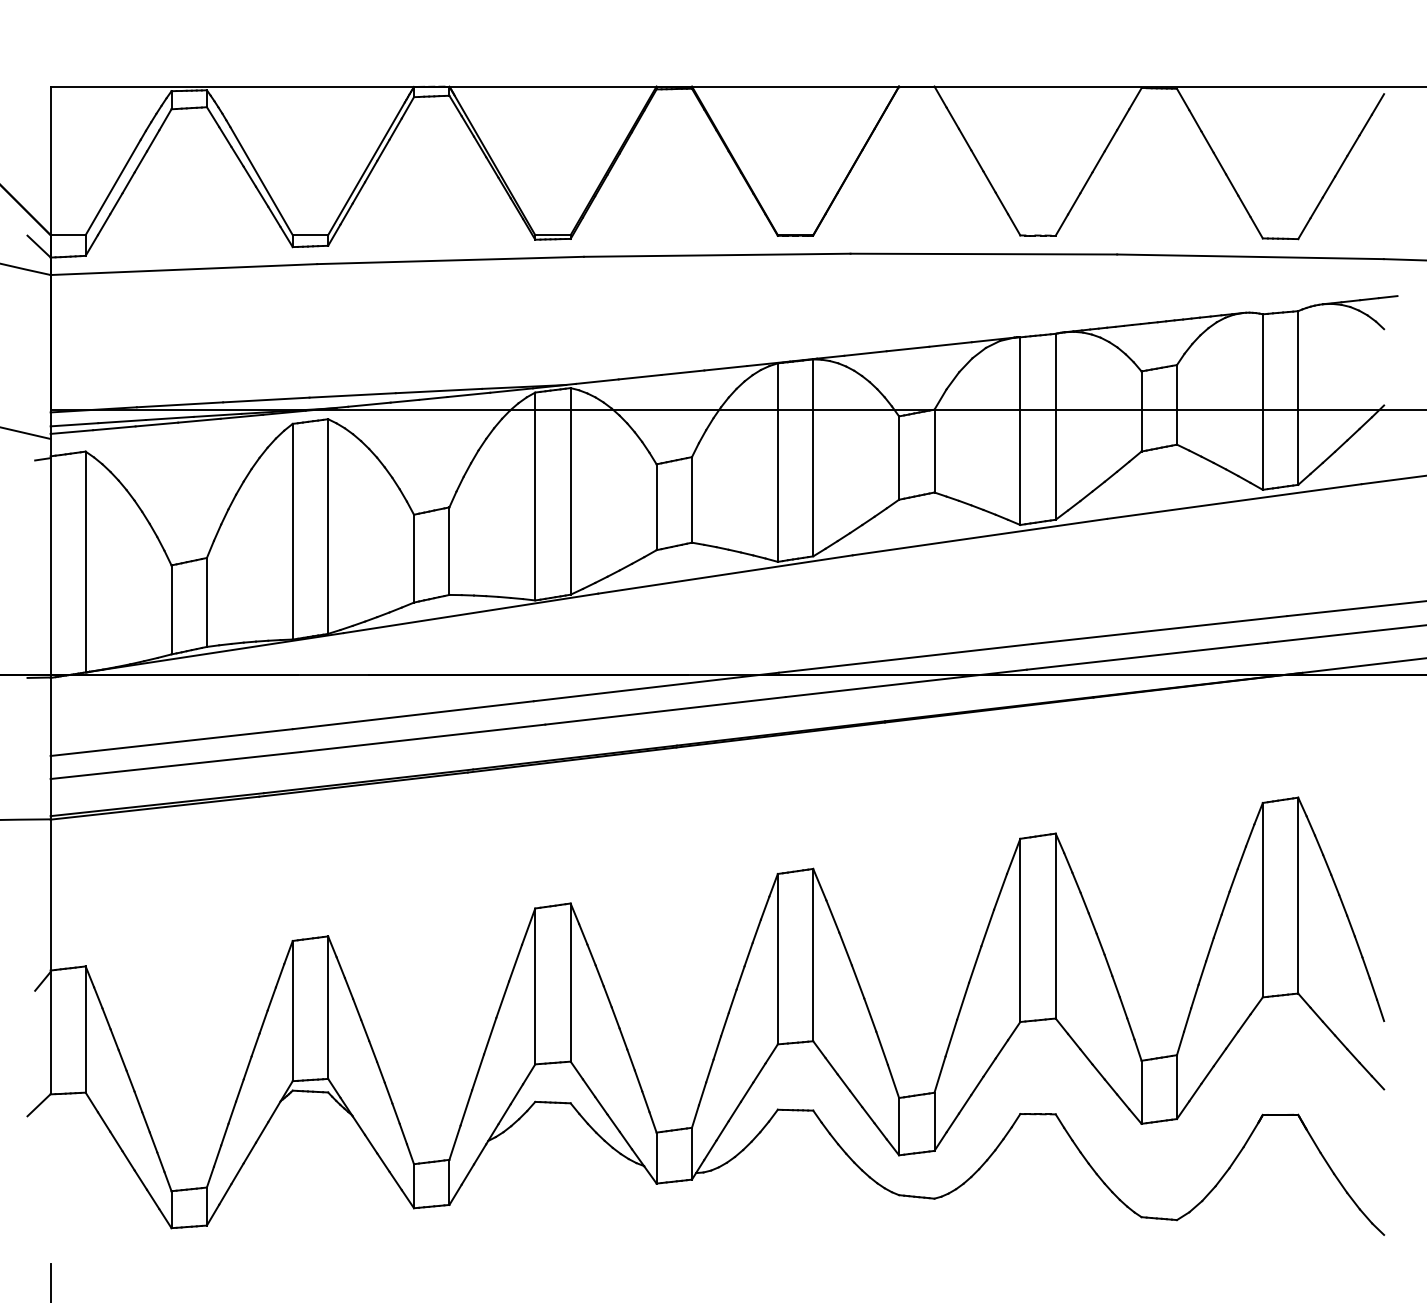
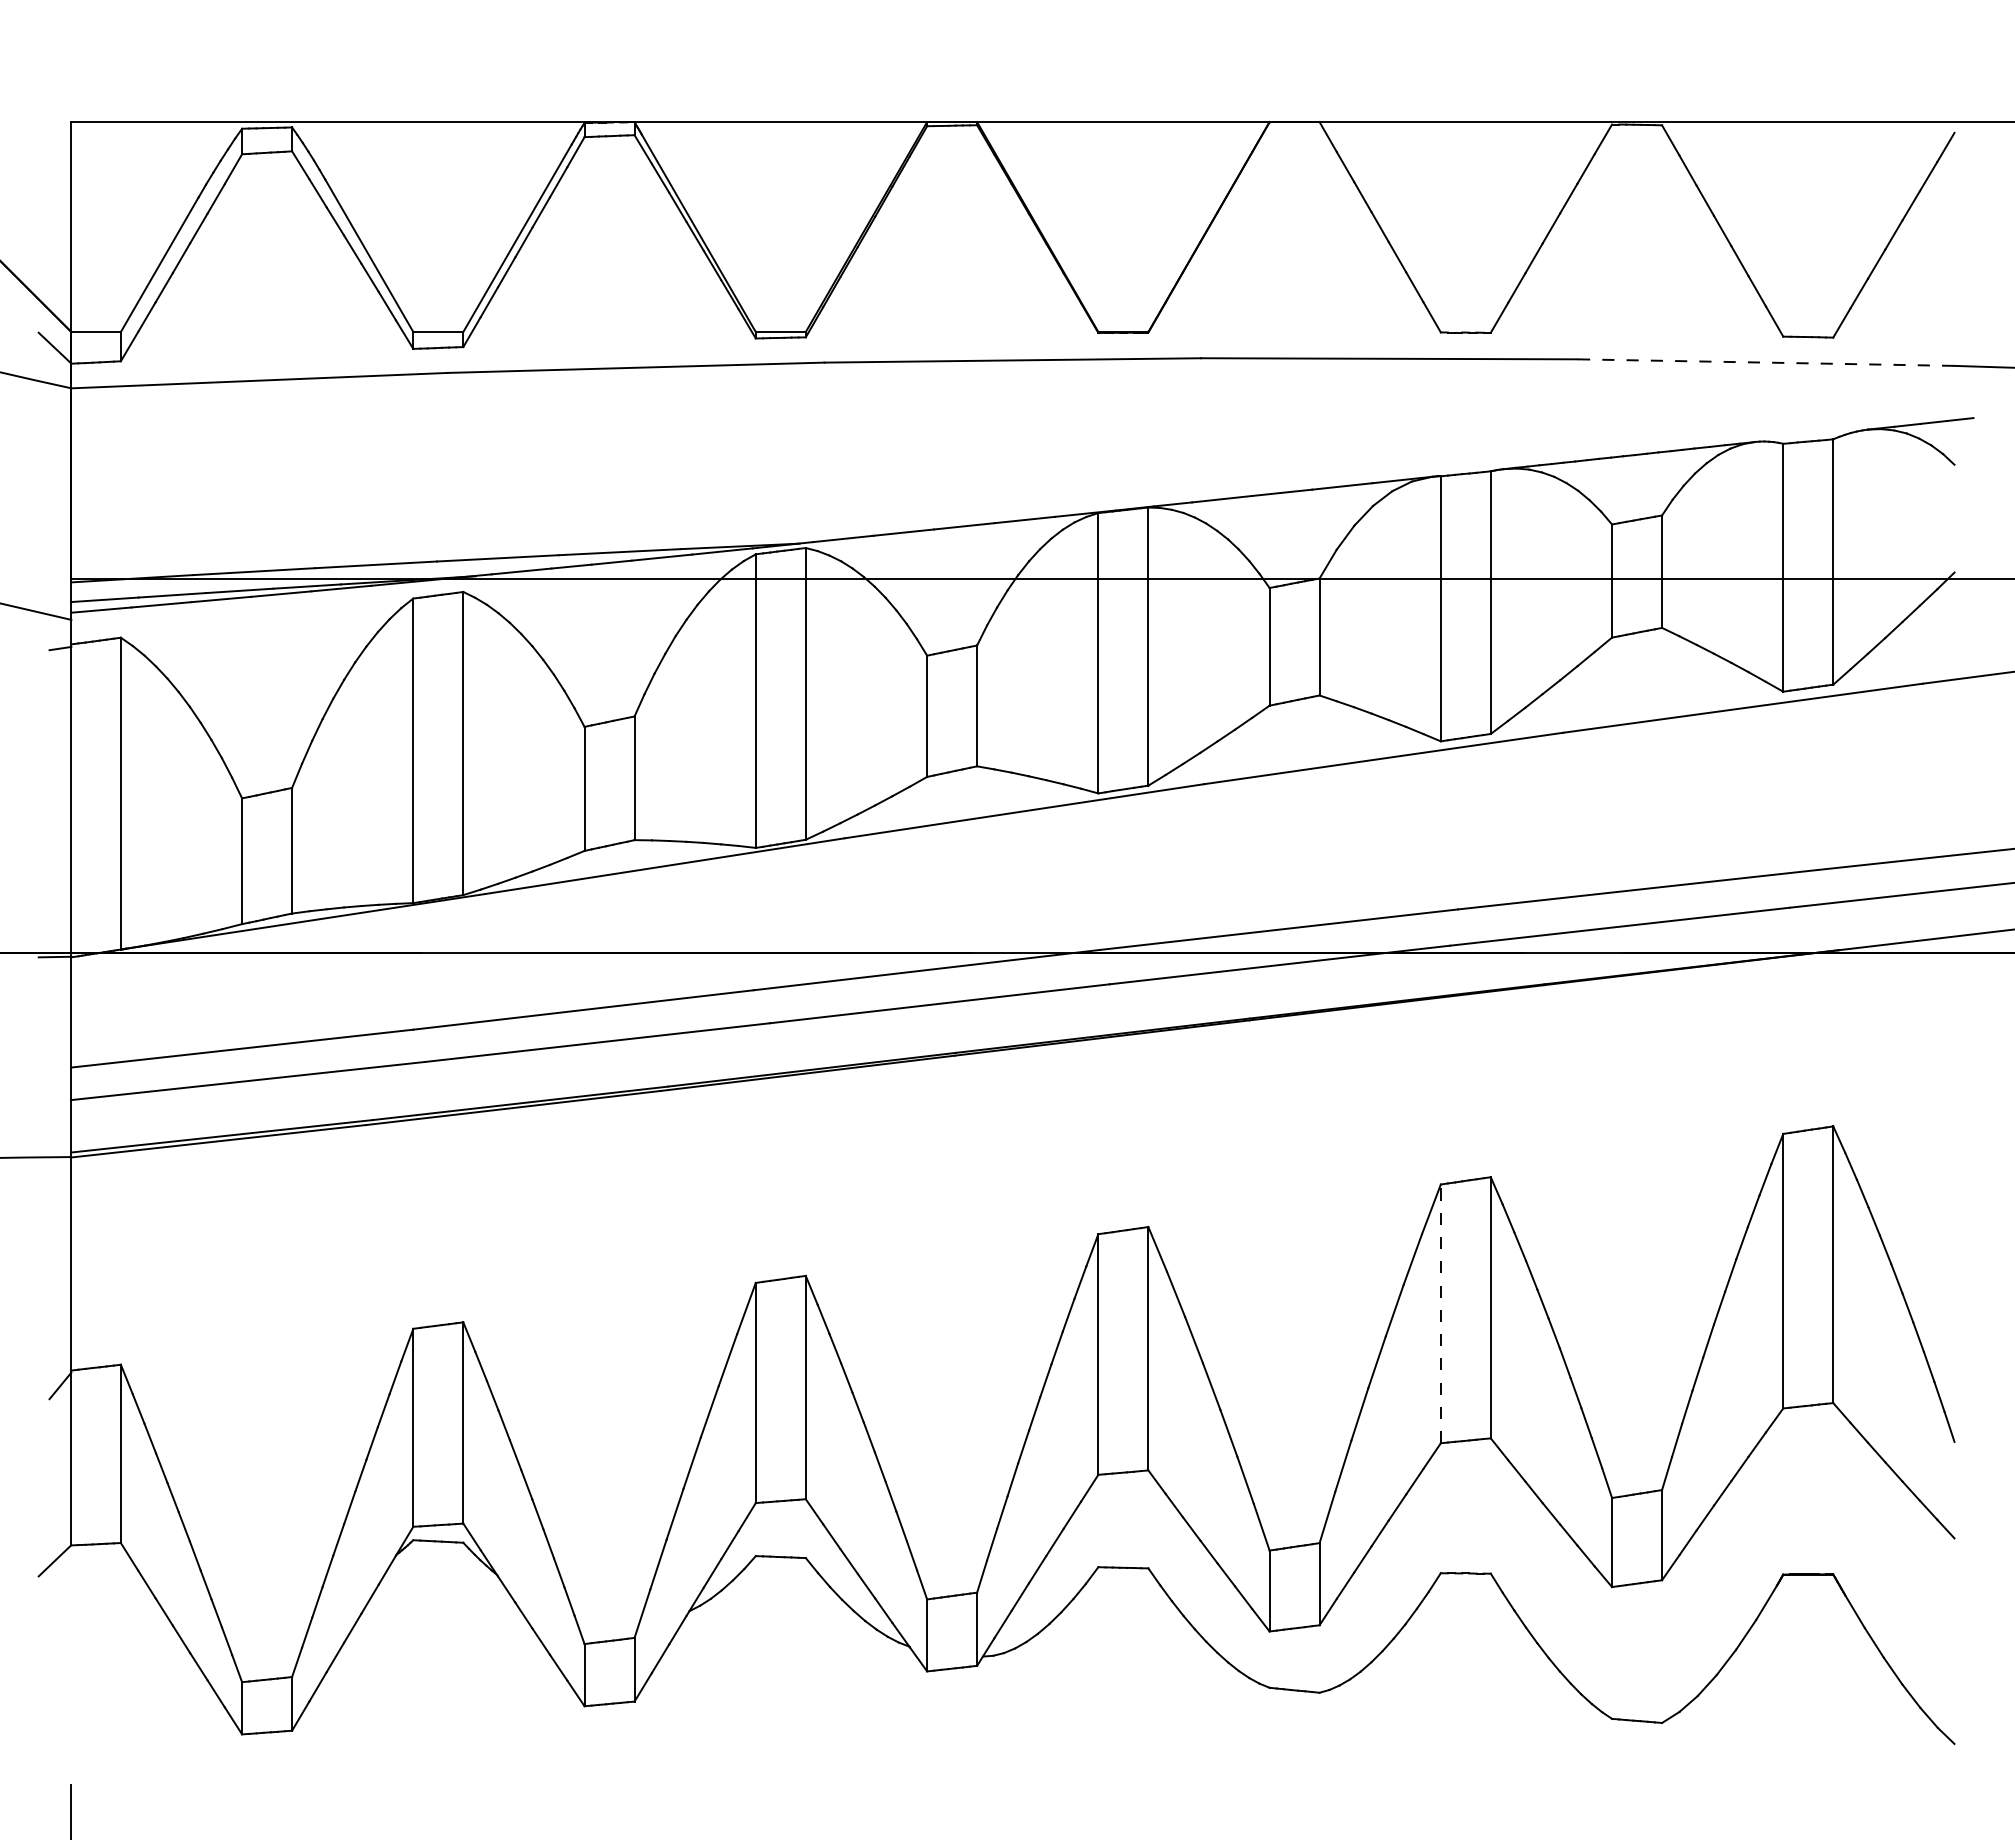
line: (1250, 256) -> (1765, 362), solid -> dashed
line: (1020, 930) -> (1440, 1313), solid -> dashed

